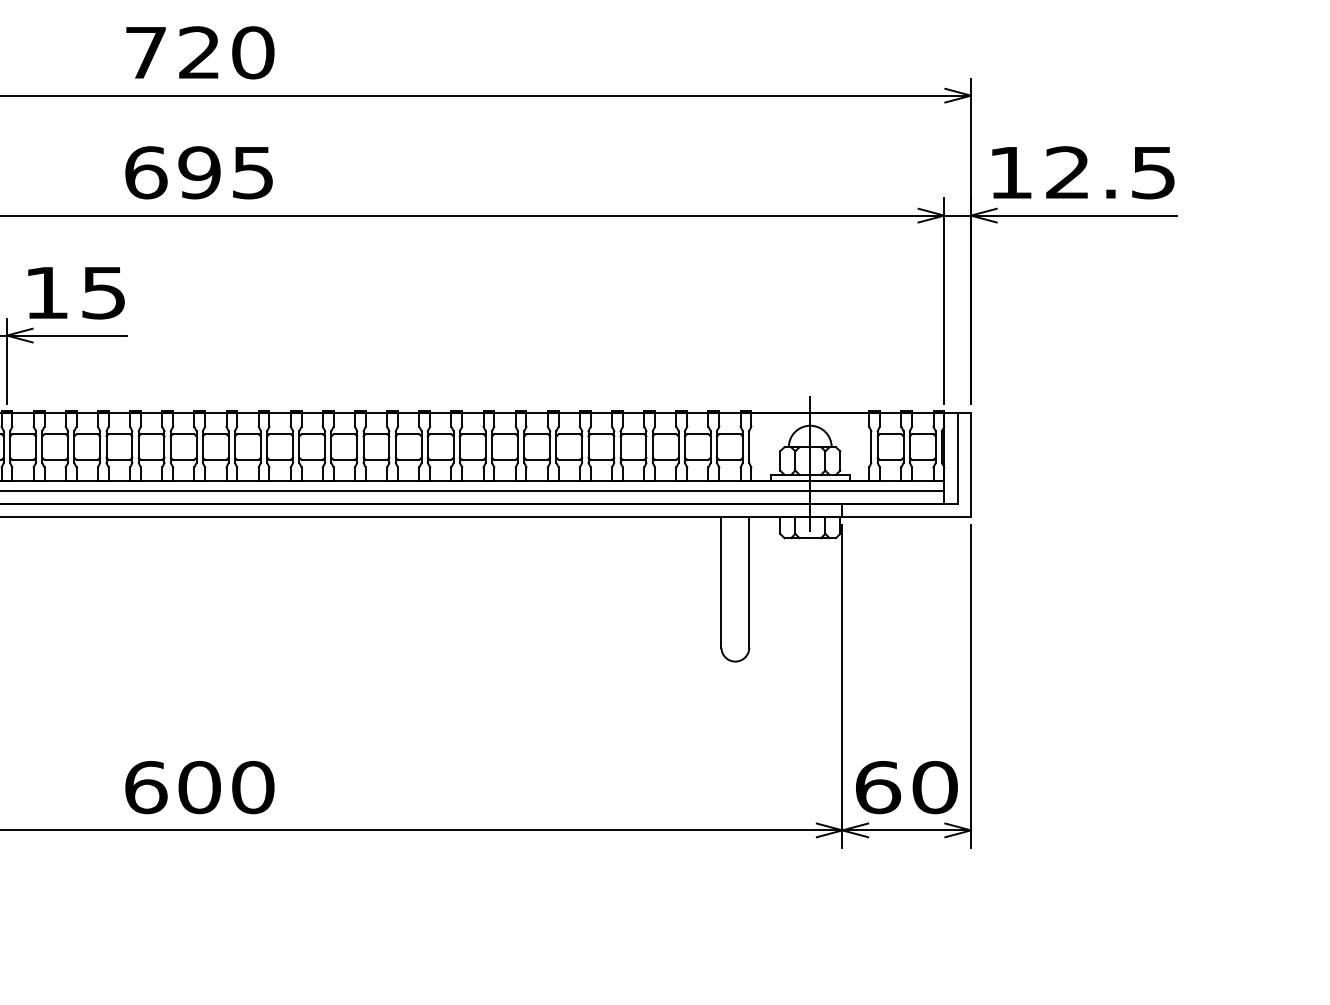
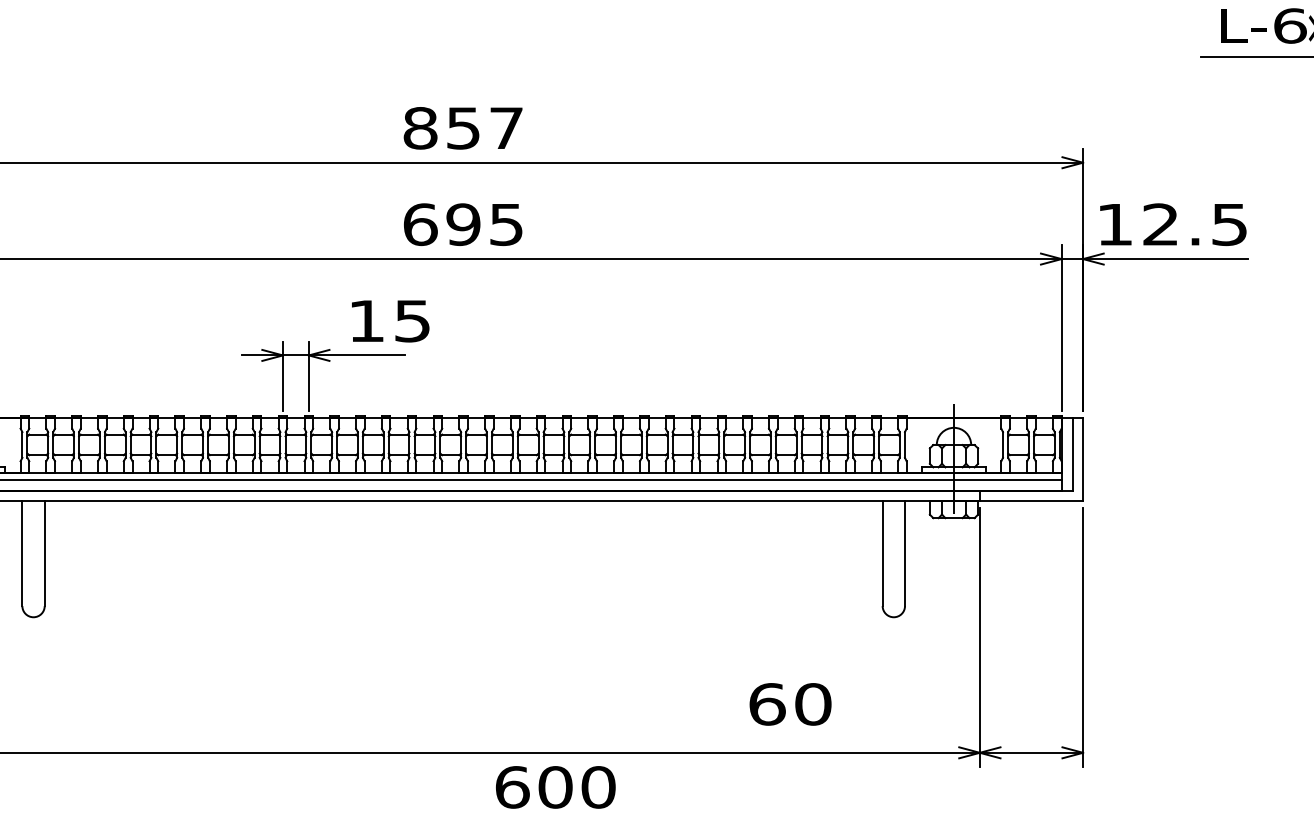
text: (199, 53) -> (463, 128), 720 -> 857
text: (76, 293) -> (390, 321), moved
text: (199, 787) -> (555, 787), moved
text: (906, 787) -> (790, 704), moved

